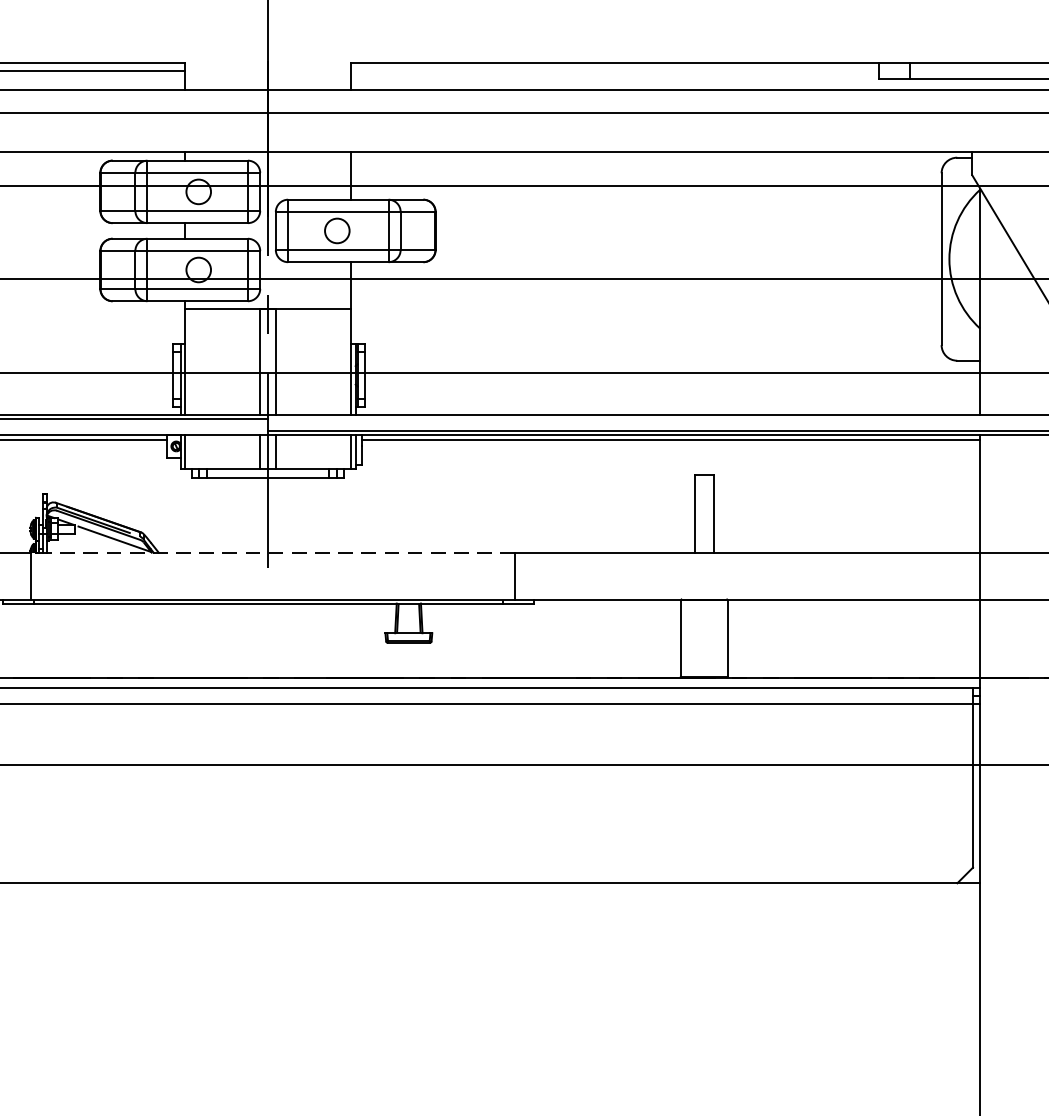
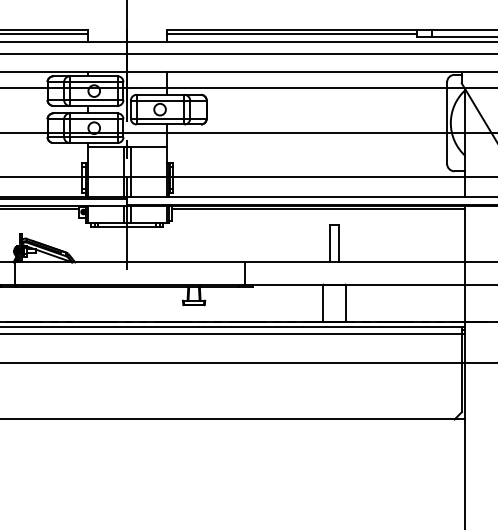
line: (613, 70) -> (291, 33), added
line: (272, 552) -> (129, 262), dashed -> solid

